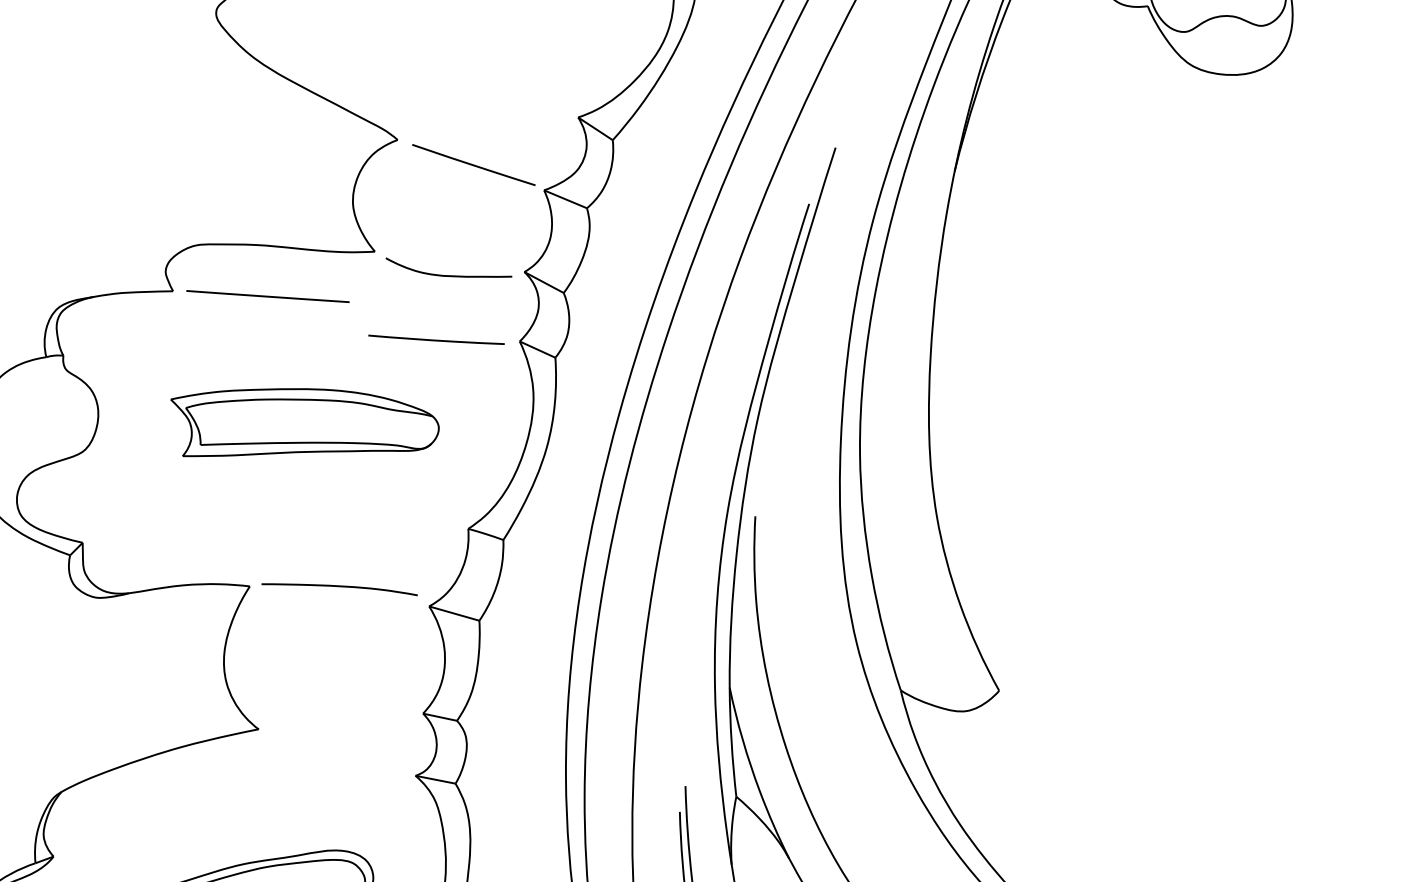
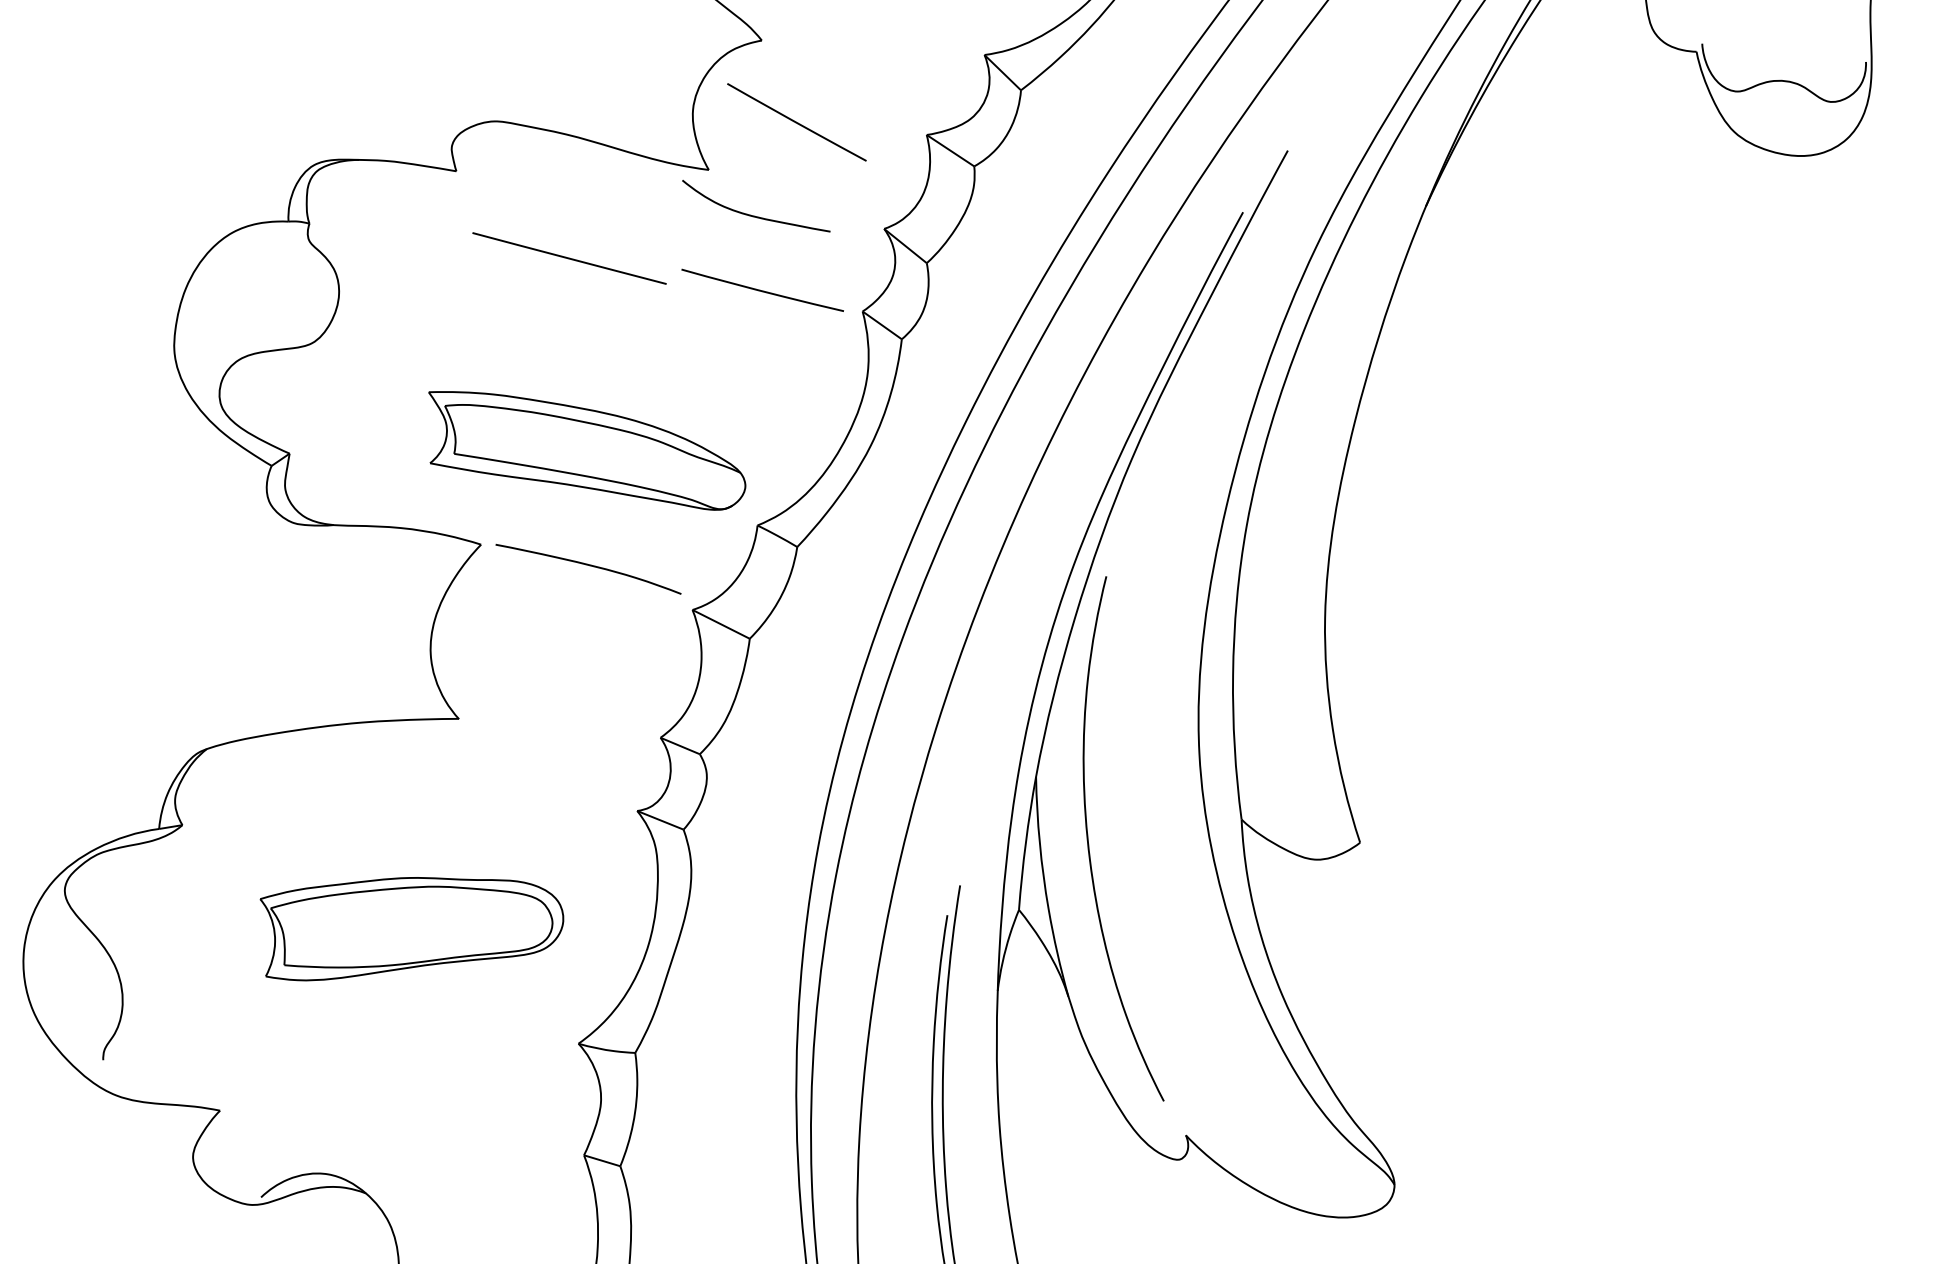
line: (473, 165) -> (796, 122), moved
curve: (448, 275) -> (754, 215), moved
line: (267, 296) -> (569, 258), moved
part: (306, 421) -> (587, 450), moved

